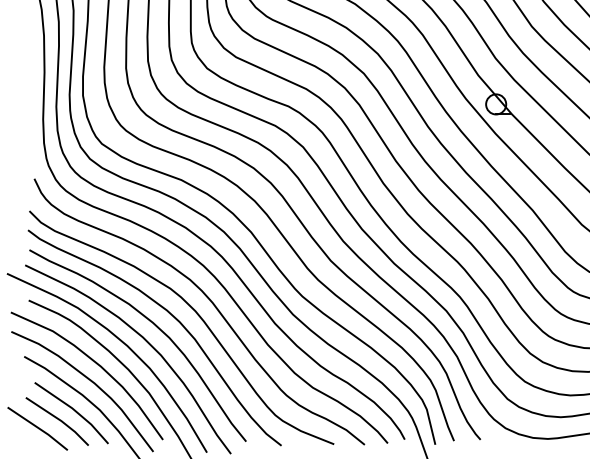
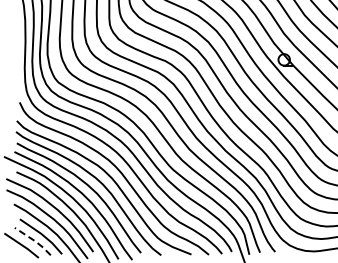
line: (60, 419) -> (34, 240), solid -> dashed

